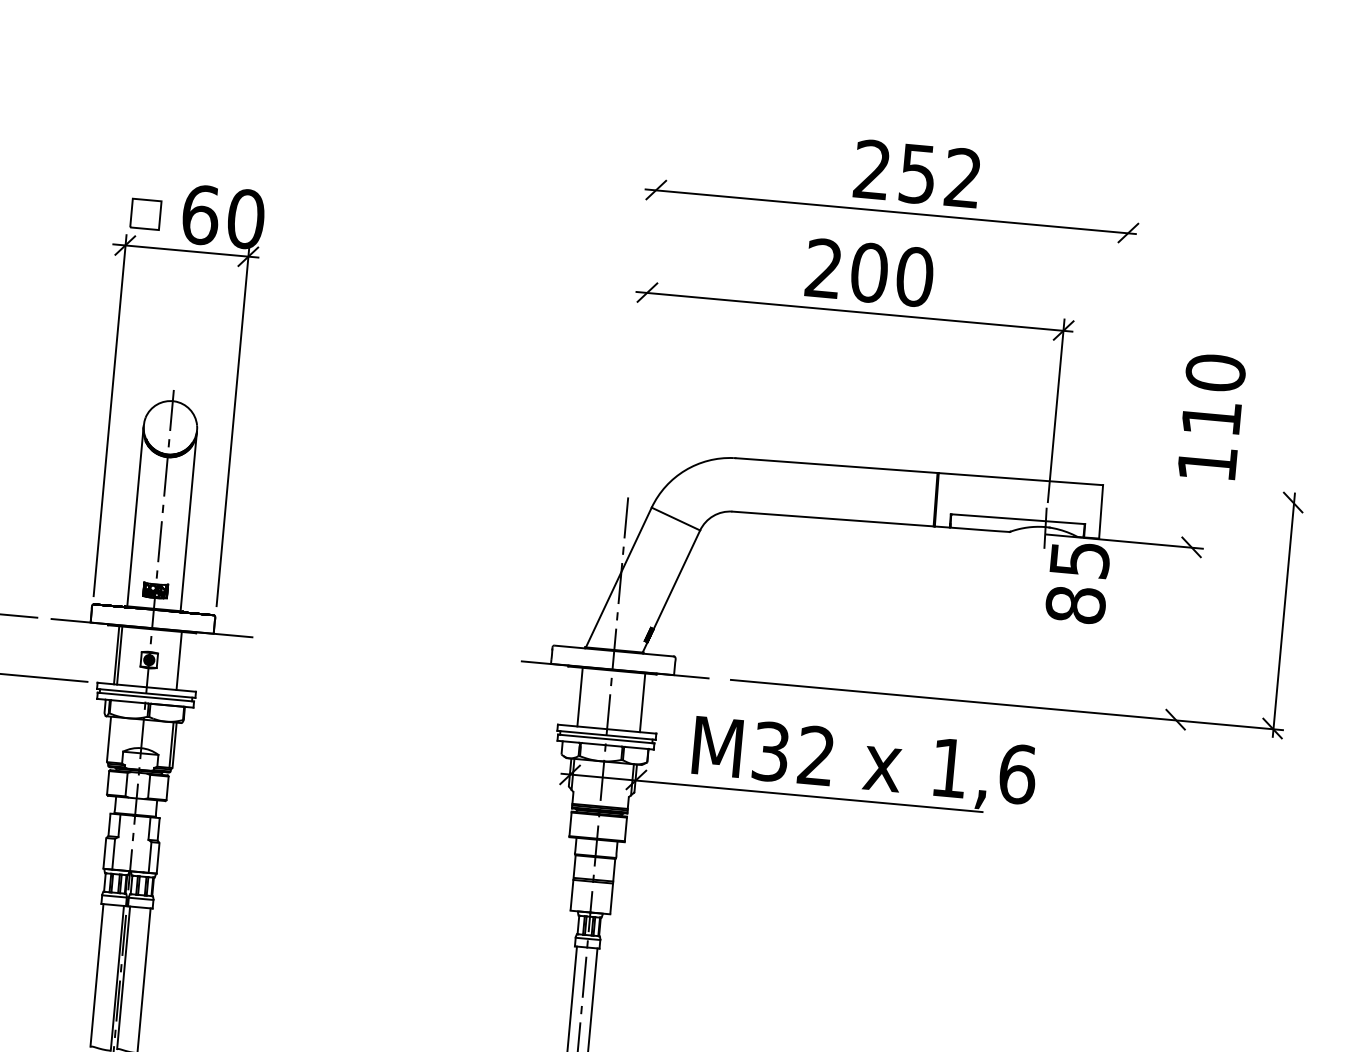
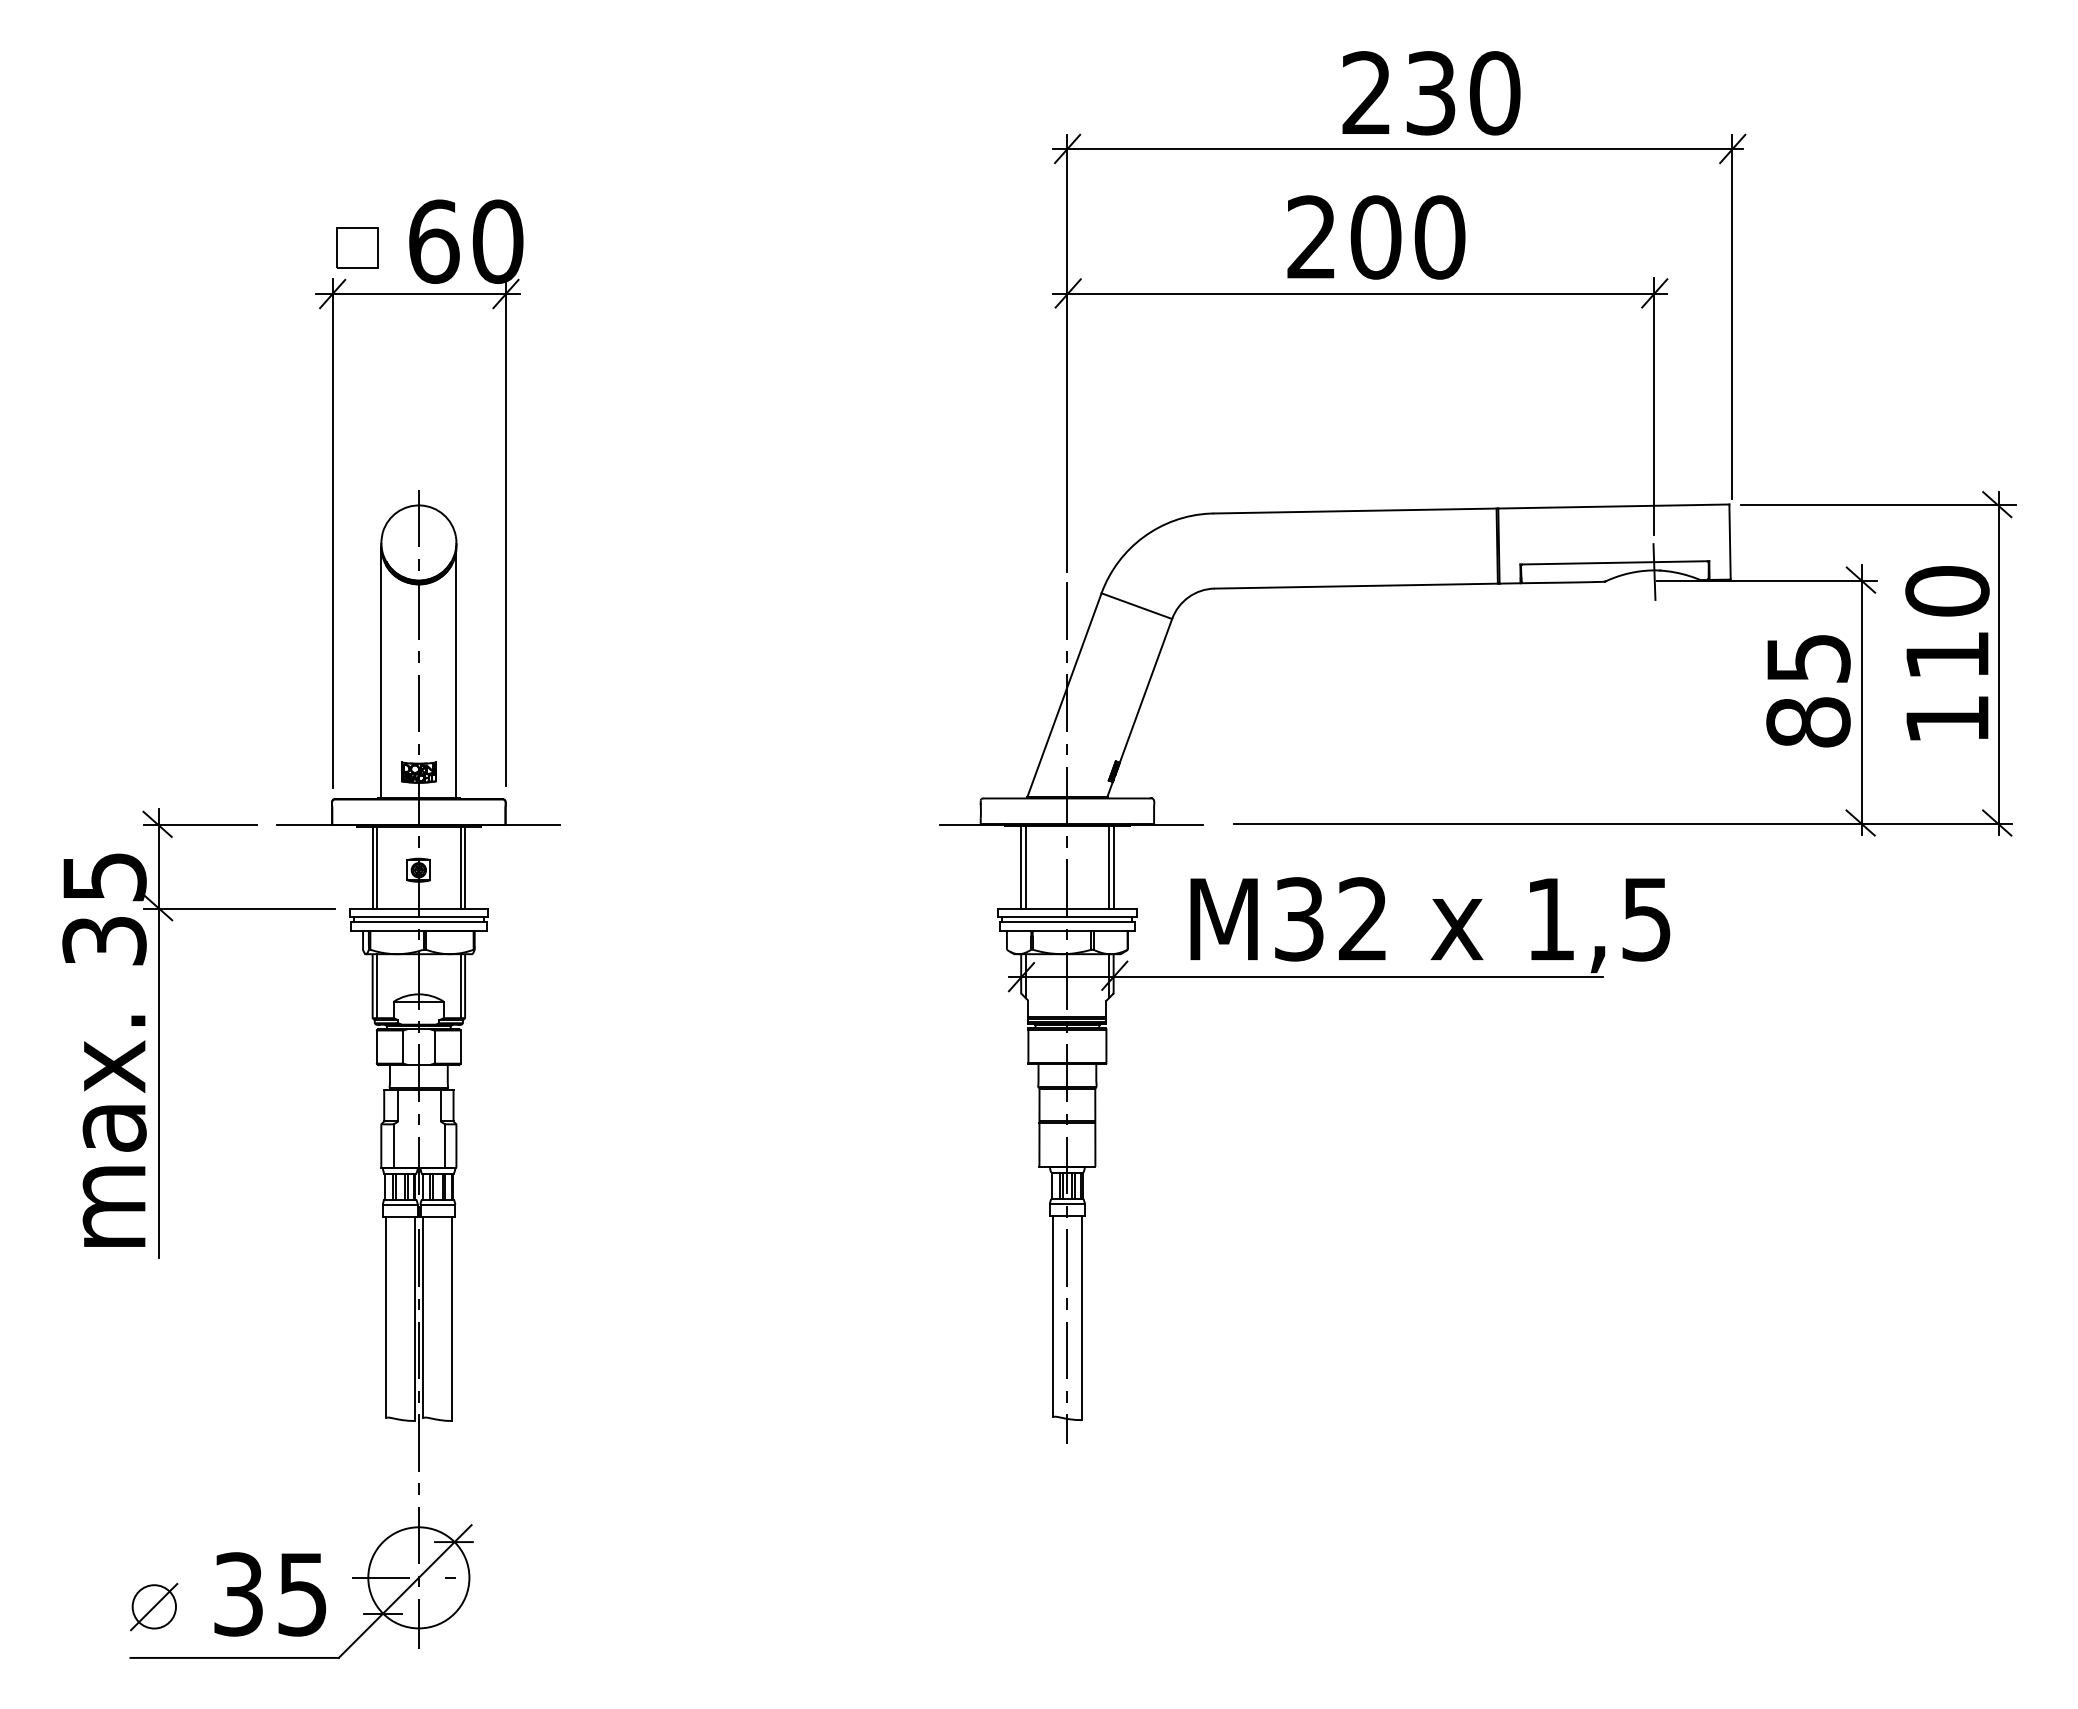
text: (940, 176) -> (1463, 93), 252 -> 230
line: (643, 334) -> (1067, 352), added
line: (1117, 351) -> (1732, 316), added
text: (1211, 417) -> (1947, 653), moved
line: (1208, 495) -> (1878, 505), added
text: (1077, 583) -> (1808, 691), moved
line: (1184, 632) -> (1861, 699), added
line: (182, 661) -> (465, 867), added
line: (577, 696) -> (1021, 866), added
line: (639, 702) -> (1109, 866), added
line: (111, 739) -> (376, 986), added
text: (1018, 774) -> (1647, 919), 1,6 -> 1,5

